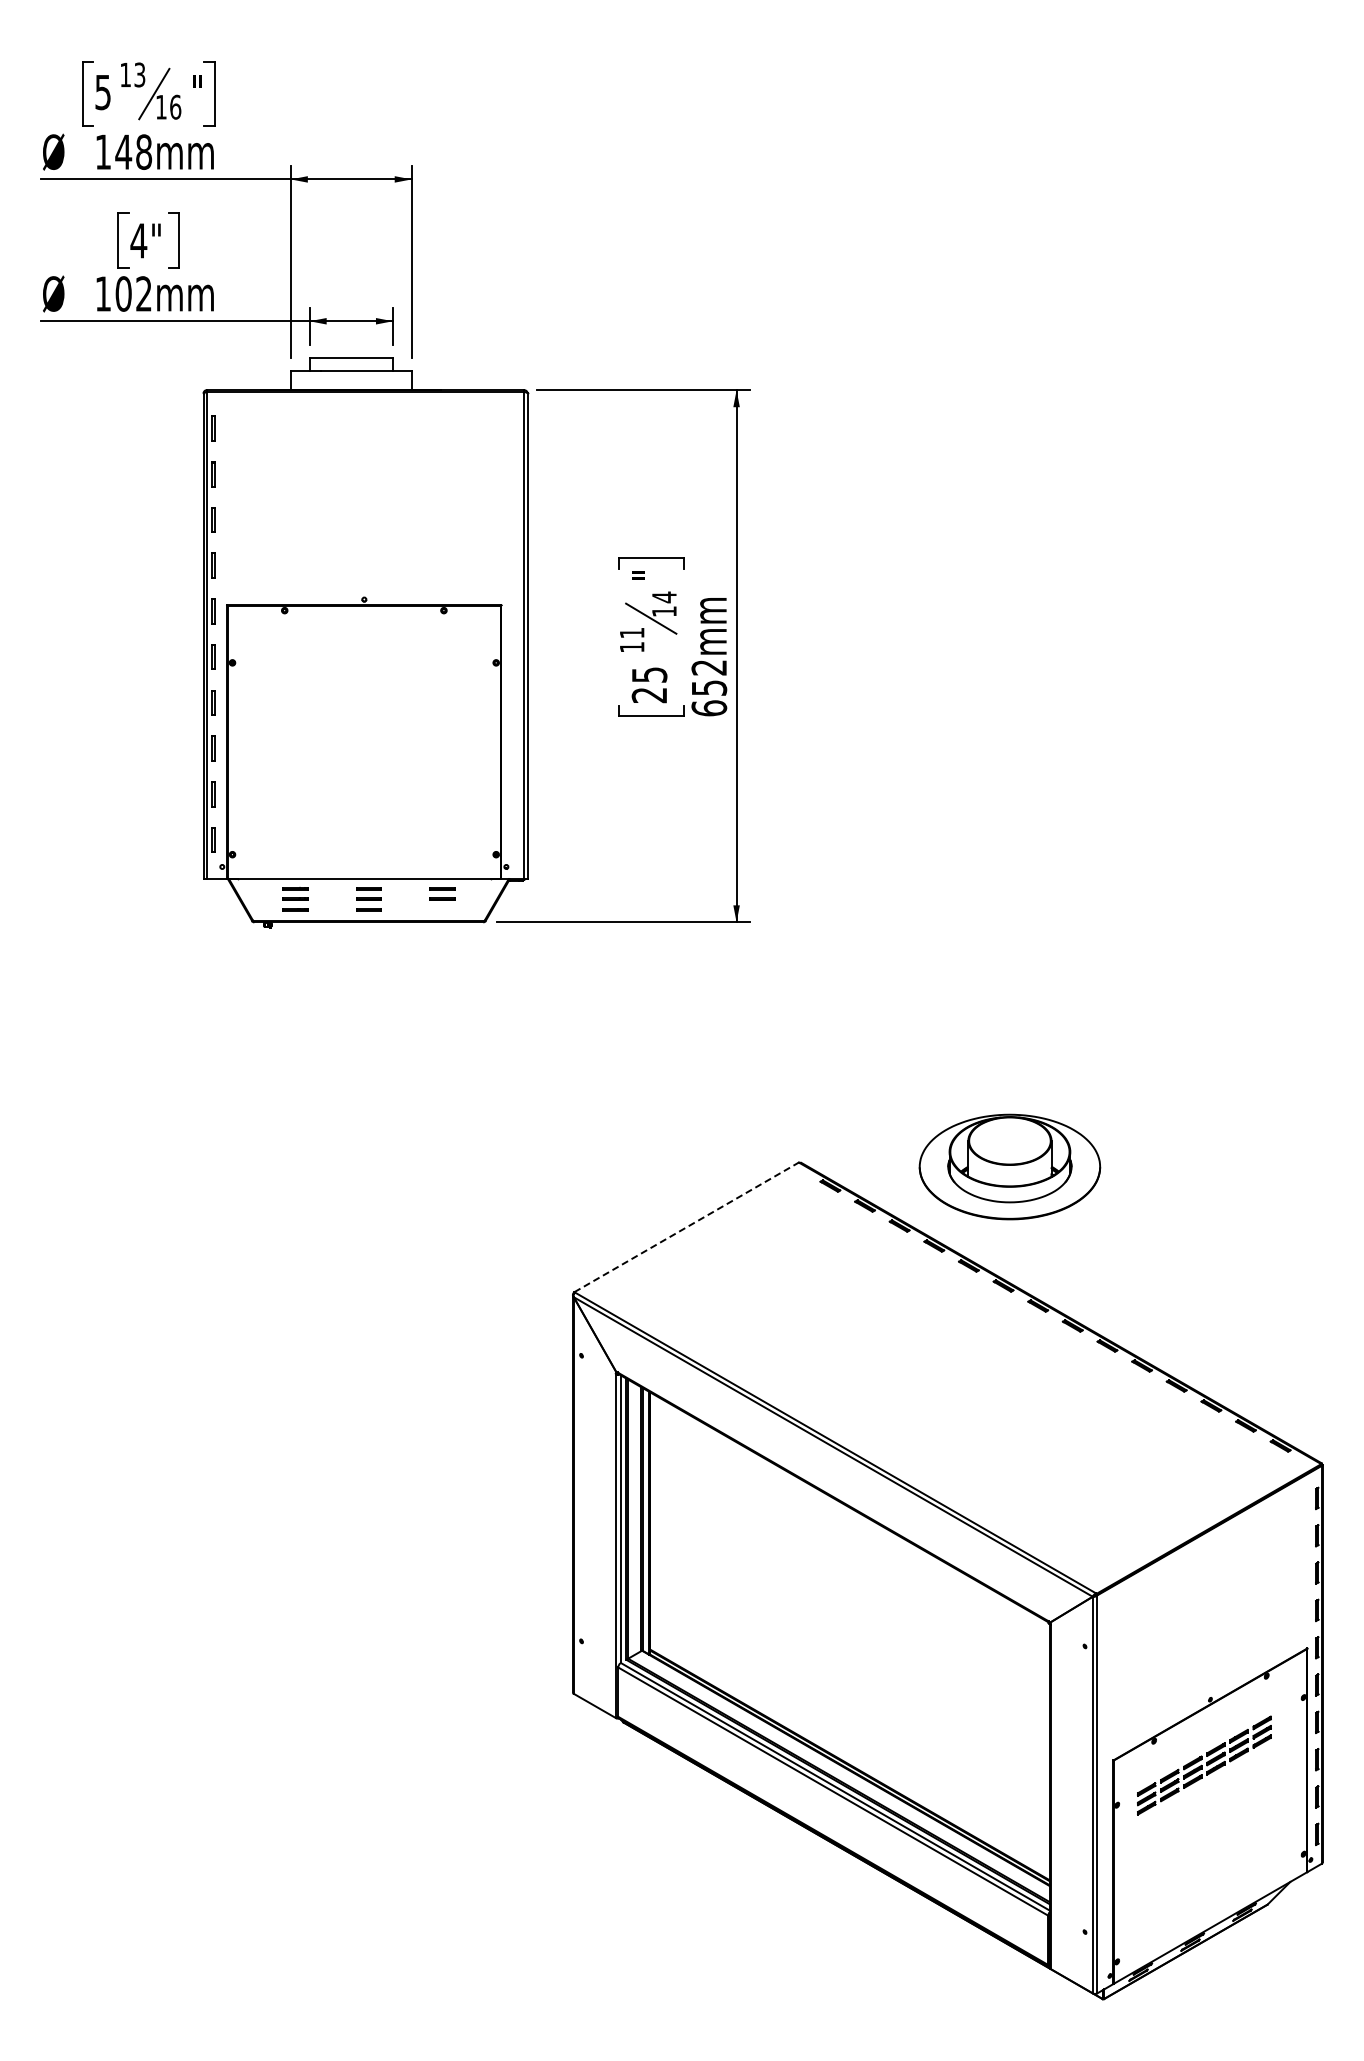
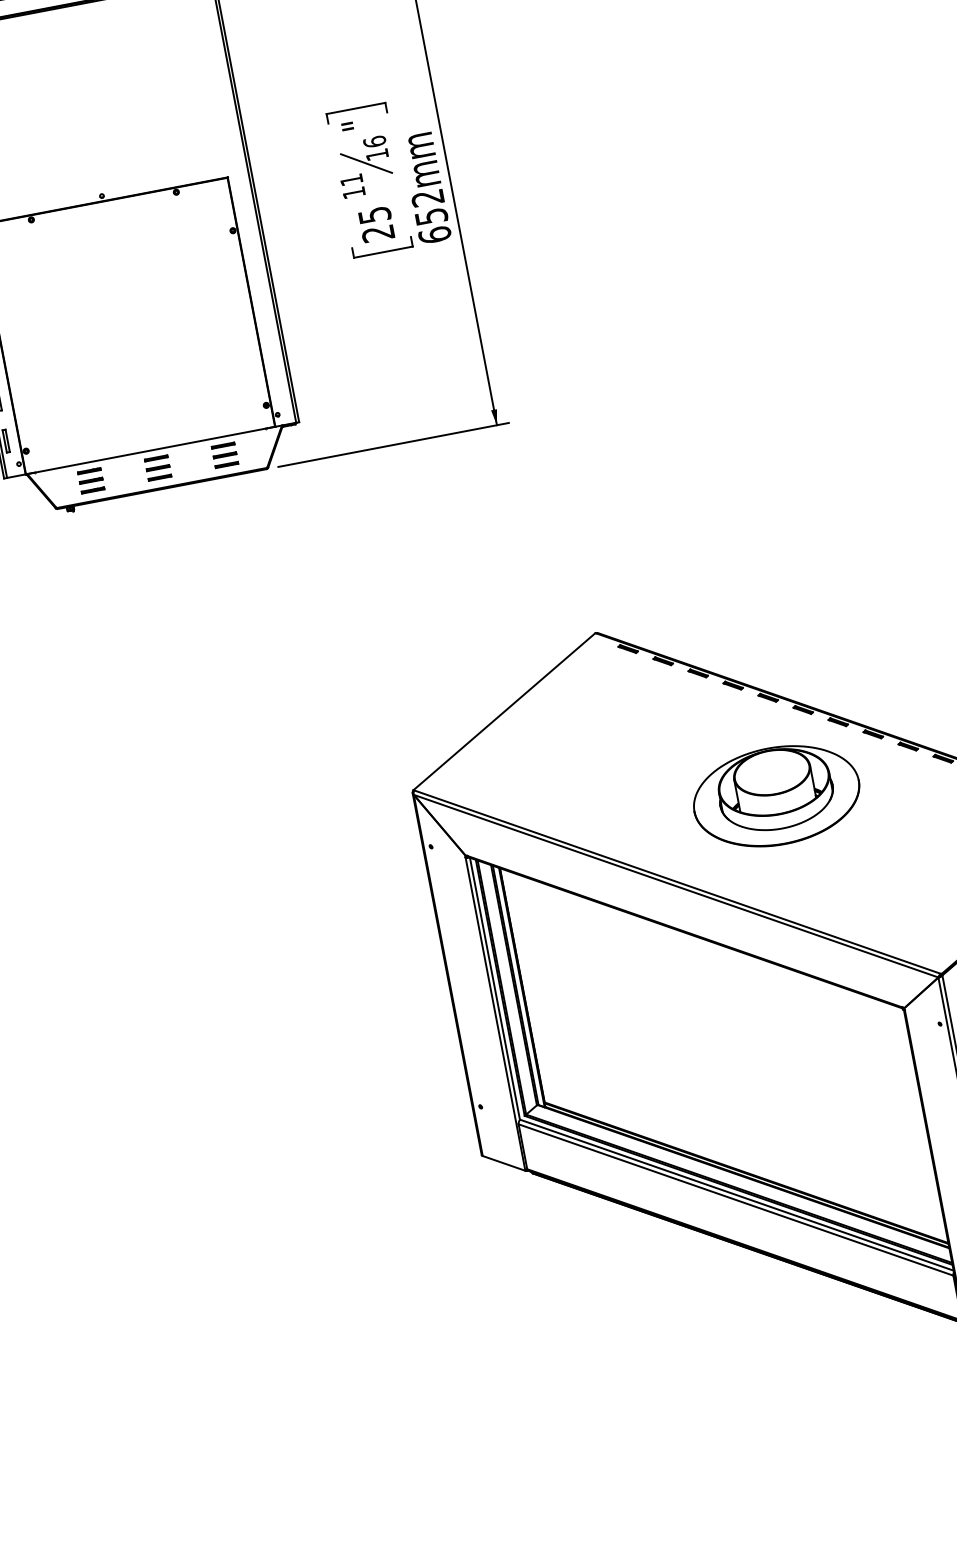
text: (664, 597) -> (374, 141), 14 -> 16
line: (442, 909) -> (226, 464), added
part: (1009, 1166) -> (776, 795), moved
line: (686, 1227) -> (504, 711), dashed -> solid

